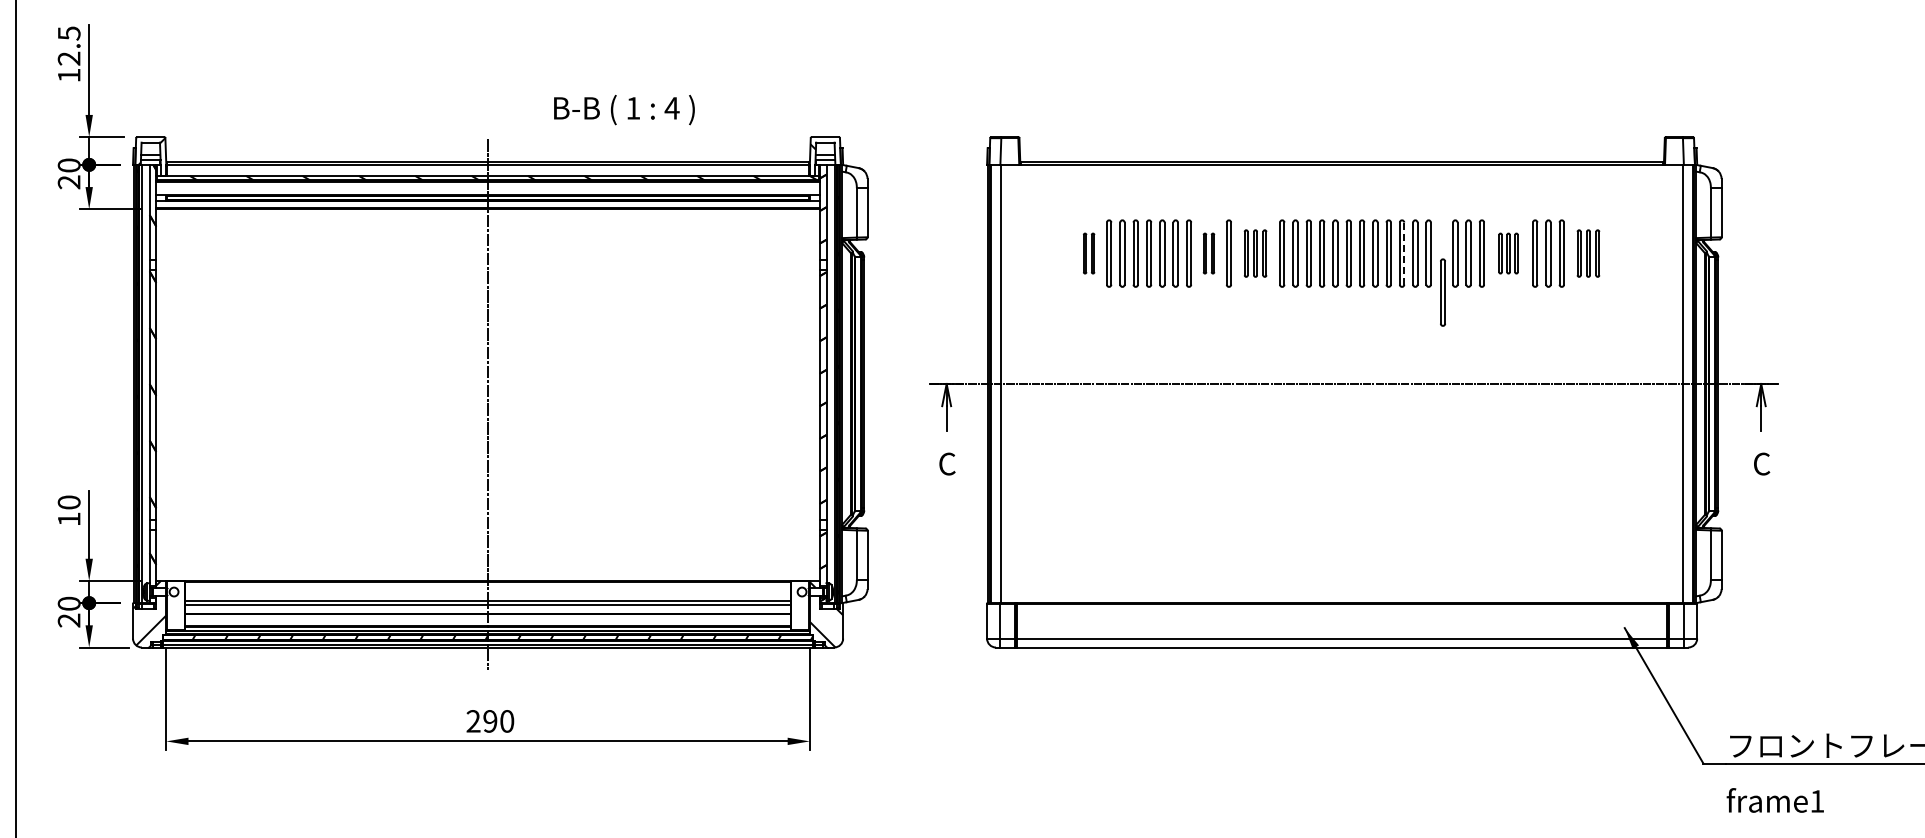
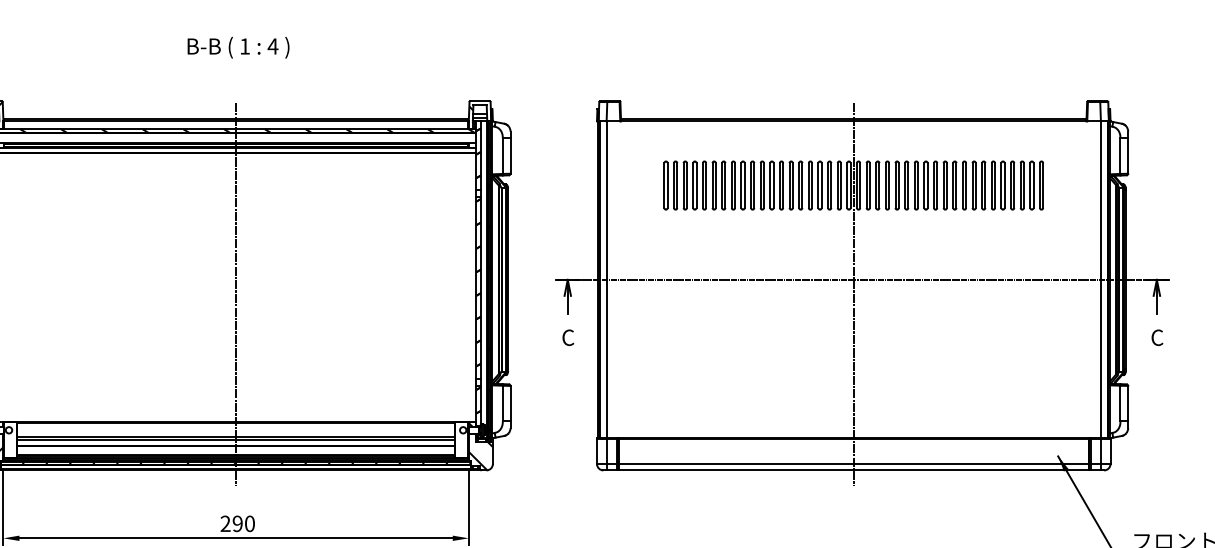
text: (624, 110) -> (238, 48), moved
part: (1088, 253) -> (670, 185), size x1.67
part: (1208, 253) -> (757, 185), size x1.67
part: (1255, 253) -> (791, 185), size x1.43
part: (1508, 253) -> (974, 185), size x1.67
part: (1588, 253) -> (1031, 185), size x1.43
line: (1404, 254) -> (898, 186), dashed -> solid
part: (1442, 292) -> (925, 185), moved
line: (1342, 404) -> (854, 294), added

